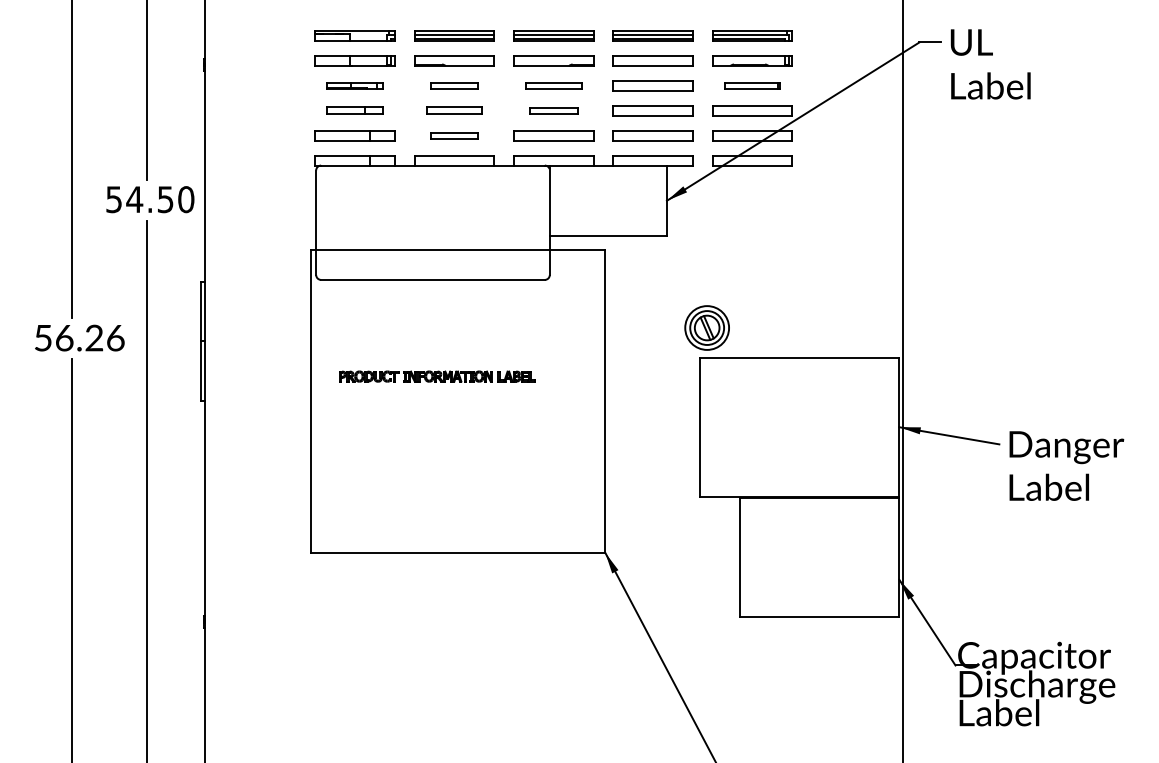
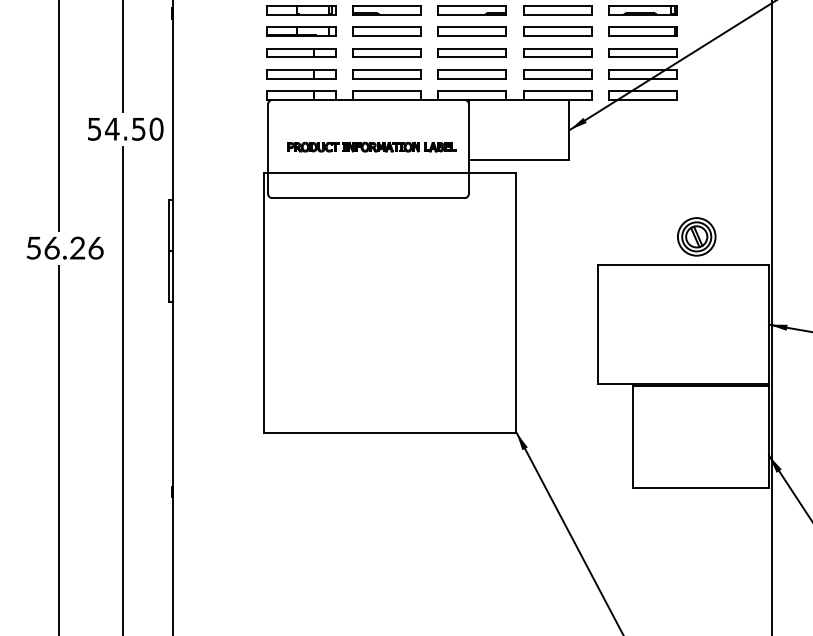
part: (354, 85) -> (301, 31), size x1.43
part: (454, 85) -> (386, 31), size x1.67
part: (553, 85) -> (471, 31), size x1.43
part: (752, 85) -> (642, 31), size x1.43
part: (354, 110) -> (301, 52), size x1.43
part: (454, 110) -> (386, 52), size x1.43
part: (553, 110) -> (471, 52), size x1.67
part: (454, 135) -> (386, 74), size x1.67
part: (706, 327) -> (696, 236), moved
part: (437, 376) -> (372, 147), moved

